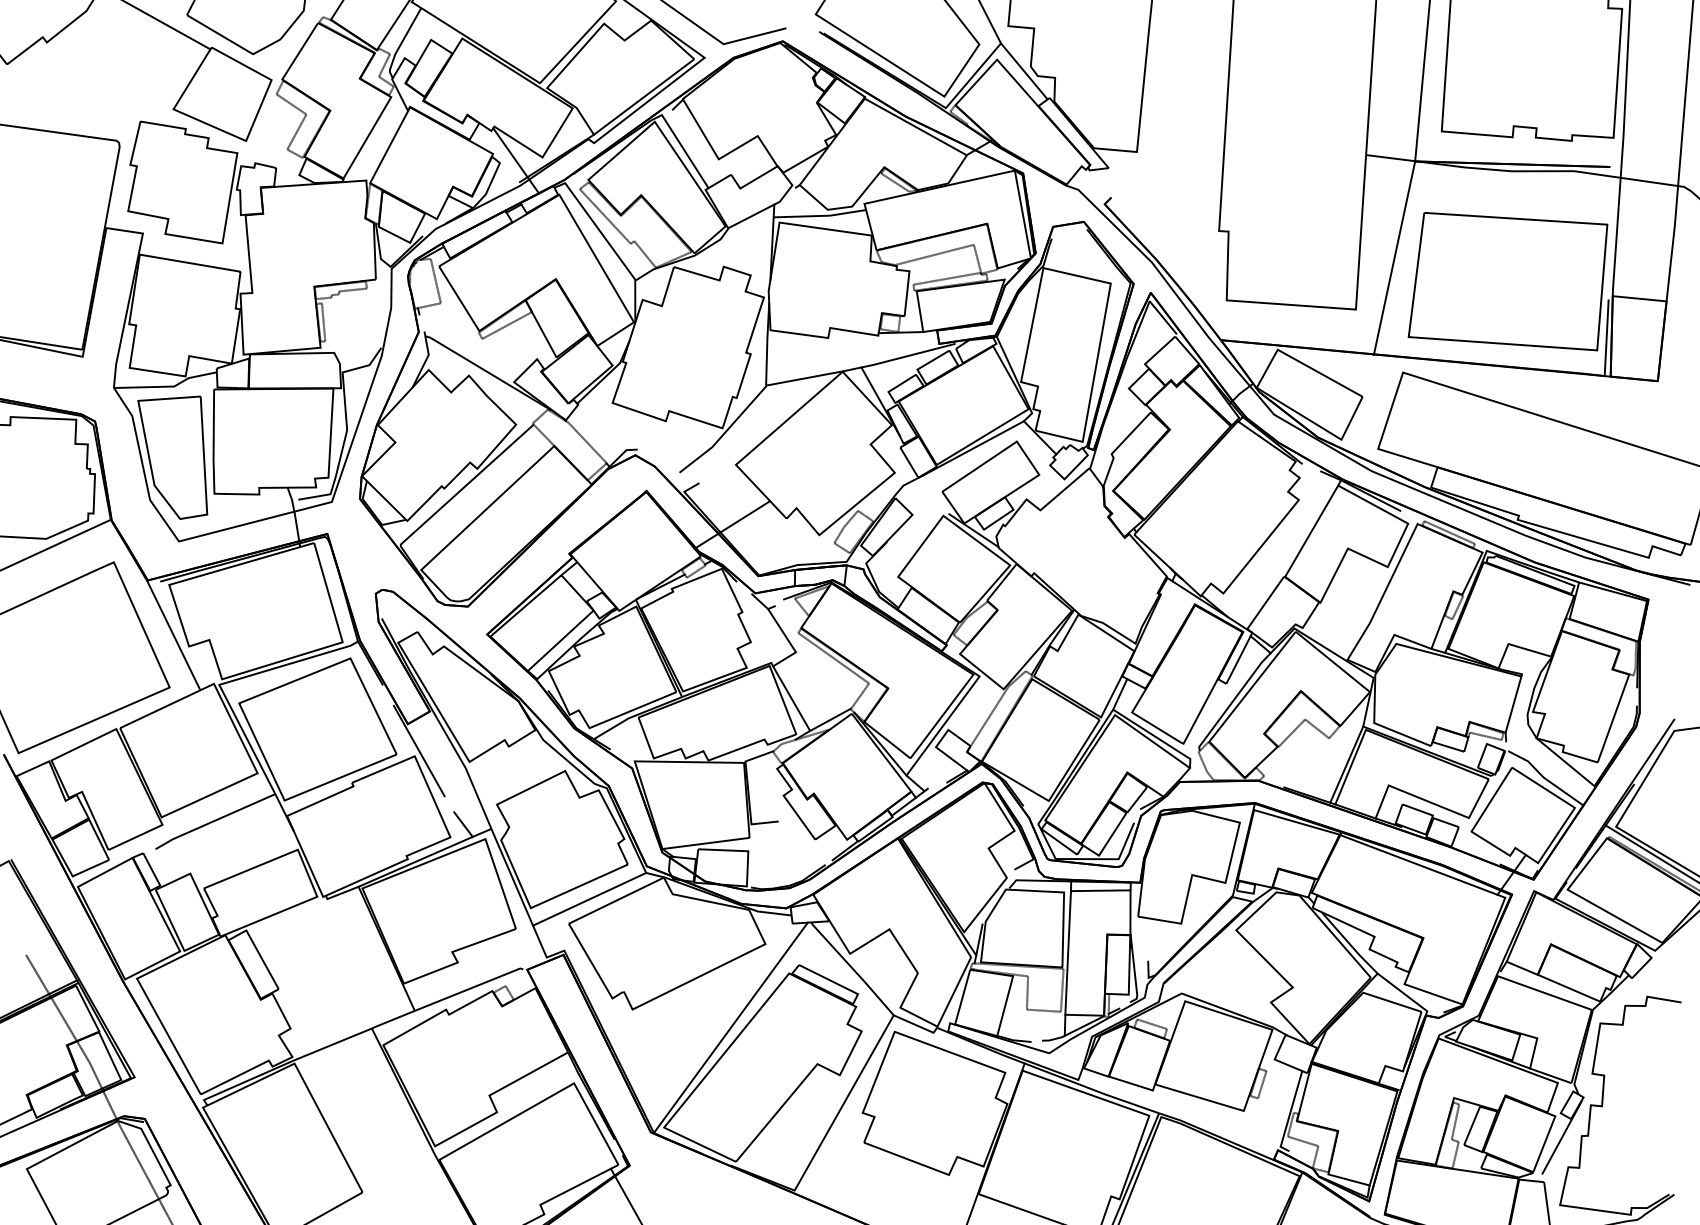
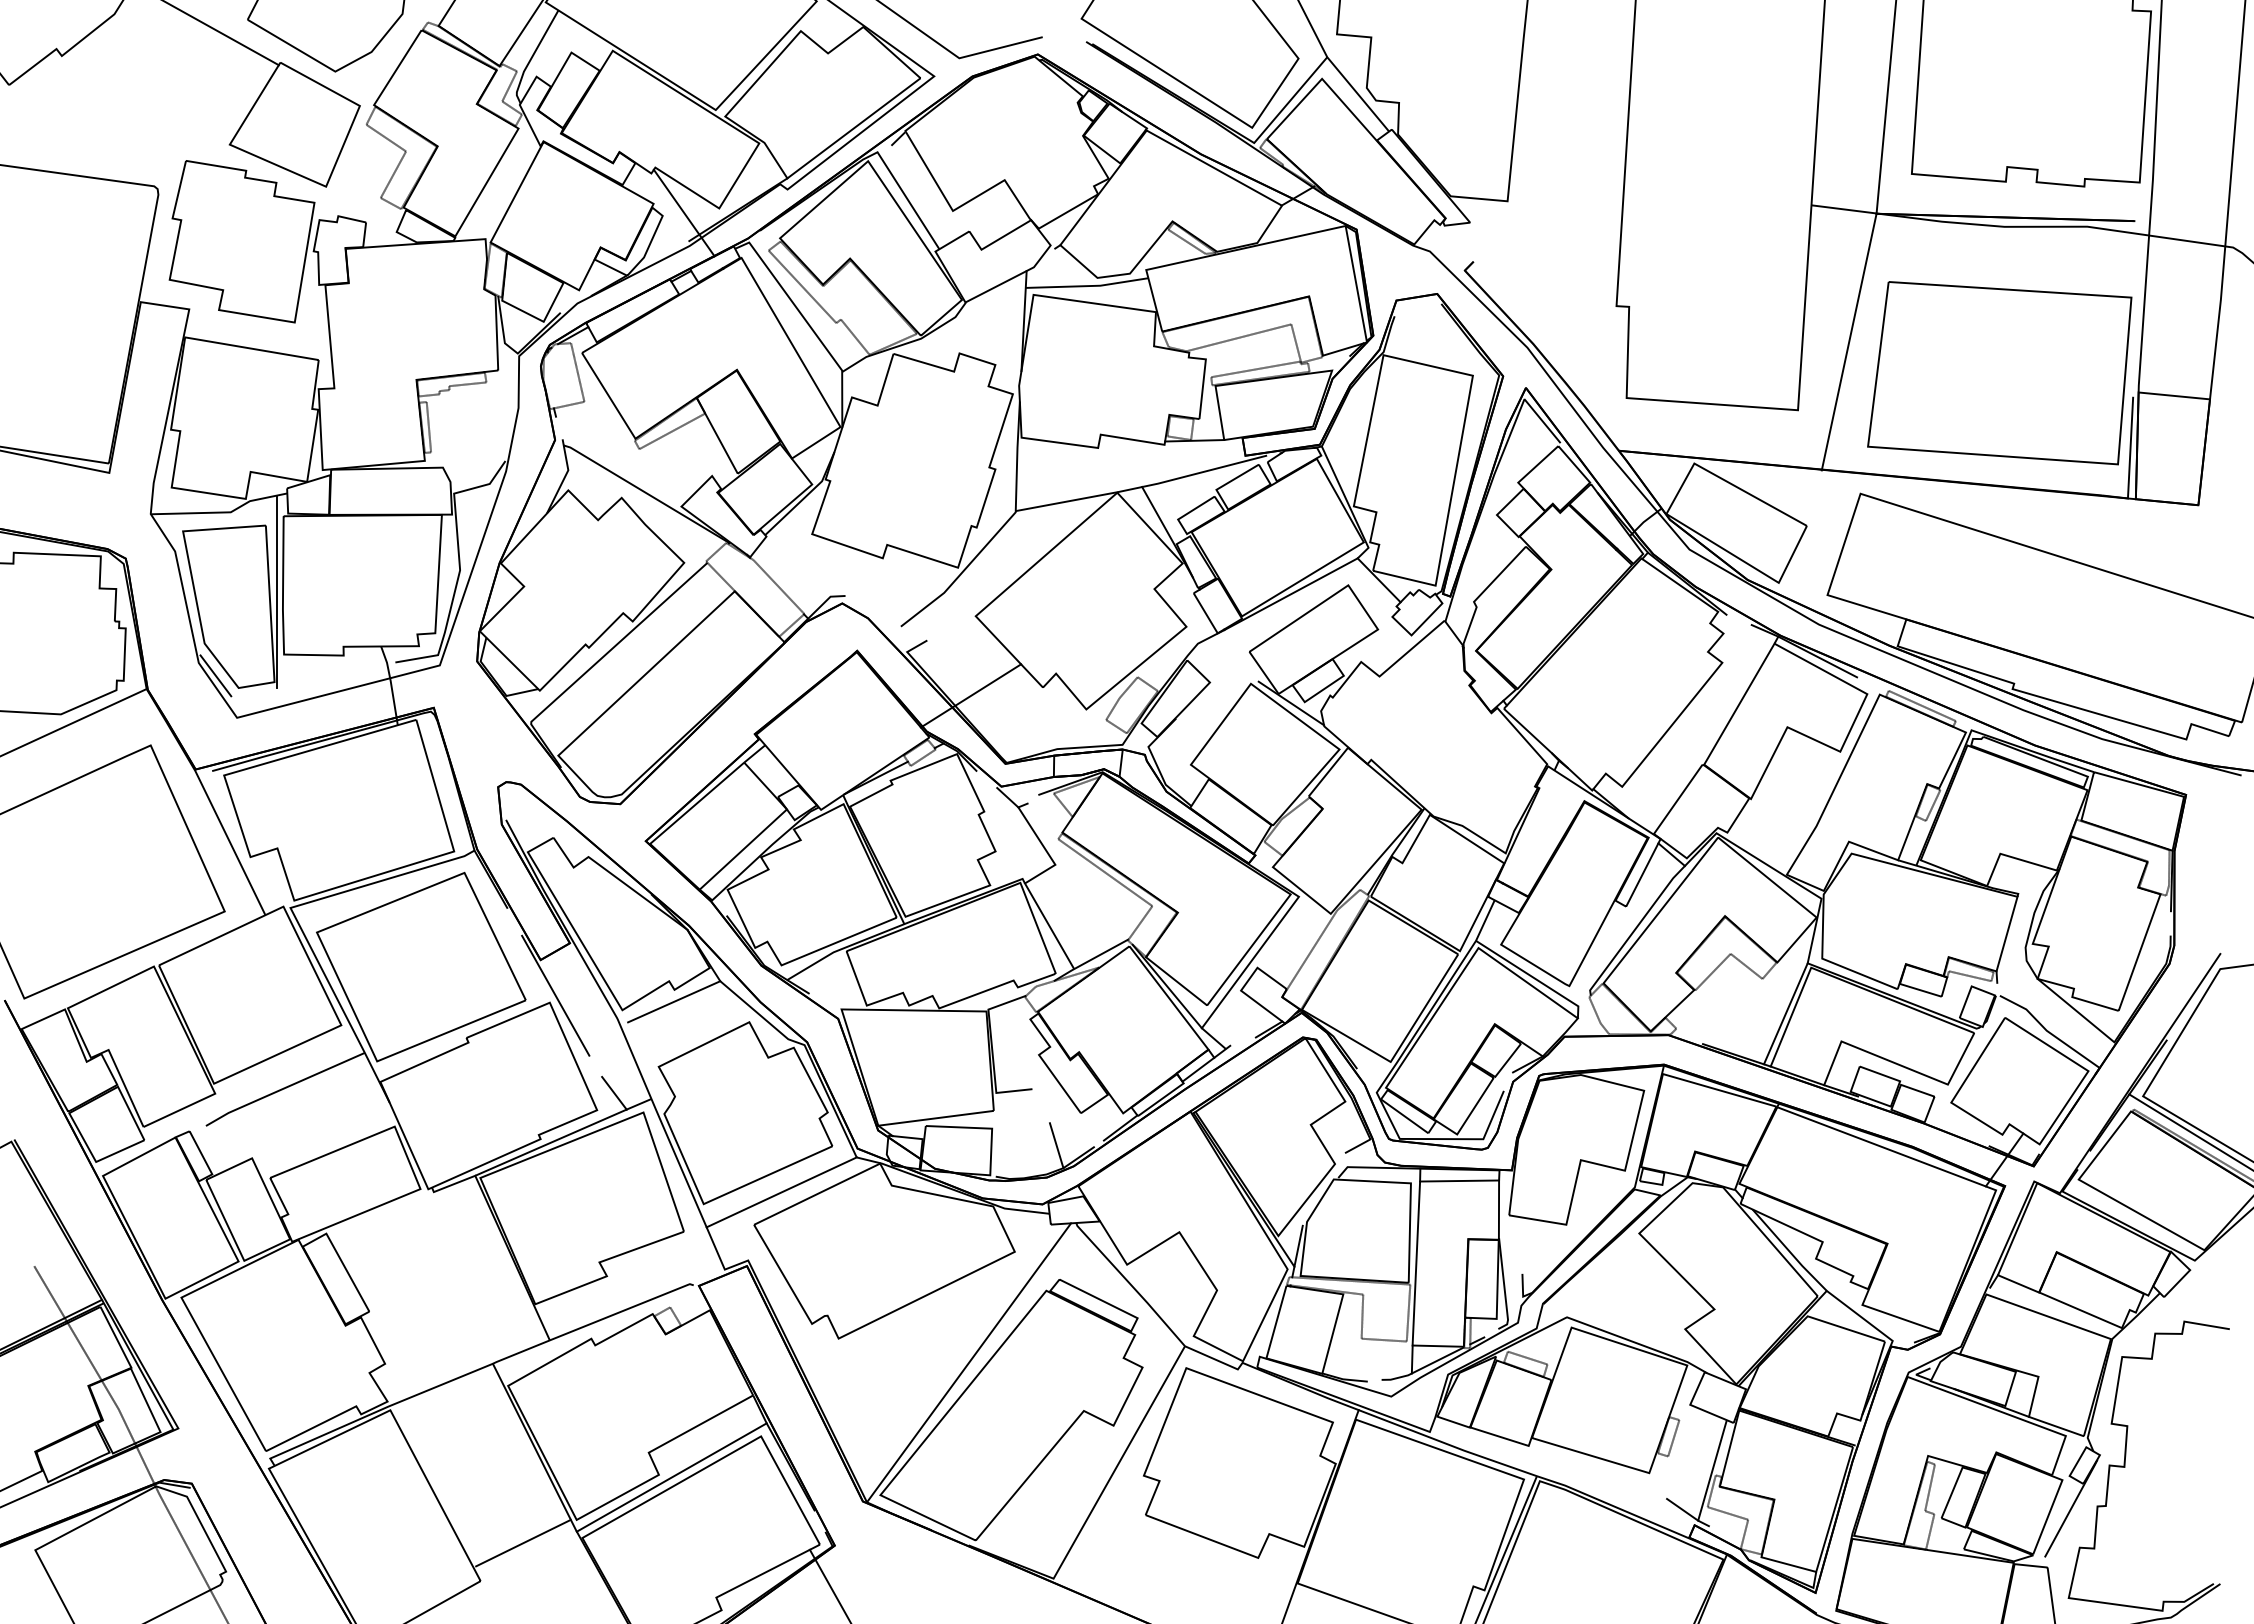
line: (208, 446) -> (276, 591), added
line: (162, 509) -> (215, 675), added
line: (508, 755) -> (674, 1001), added
line: (796, 863) -> (1056, 1145), added
line: (506, 1114) -> (671, 1477), added
line: (1268, 1138) -> (1682, 1509), added
line: (394, 1163) -> (523, 1542), added

